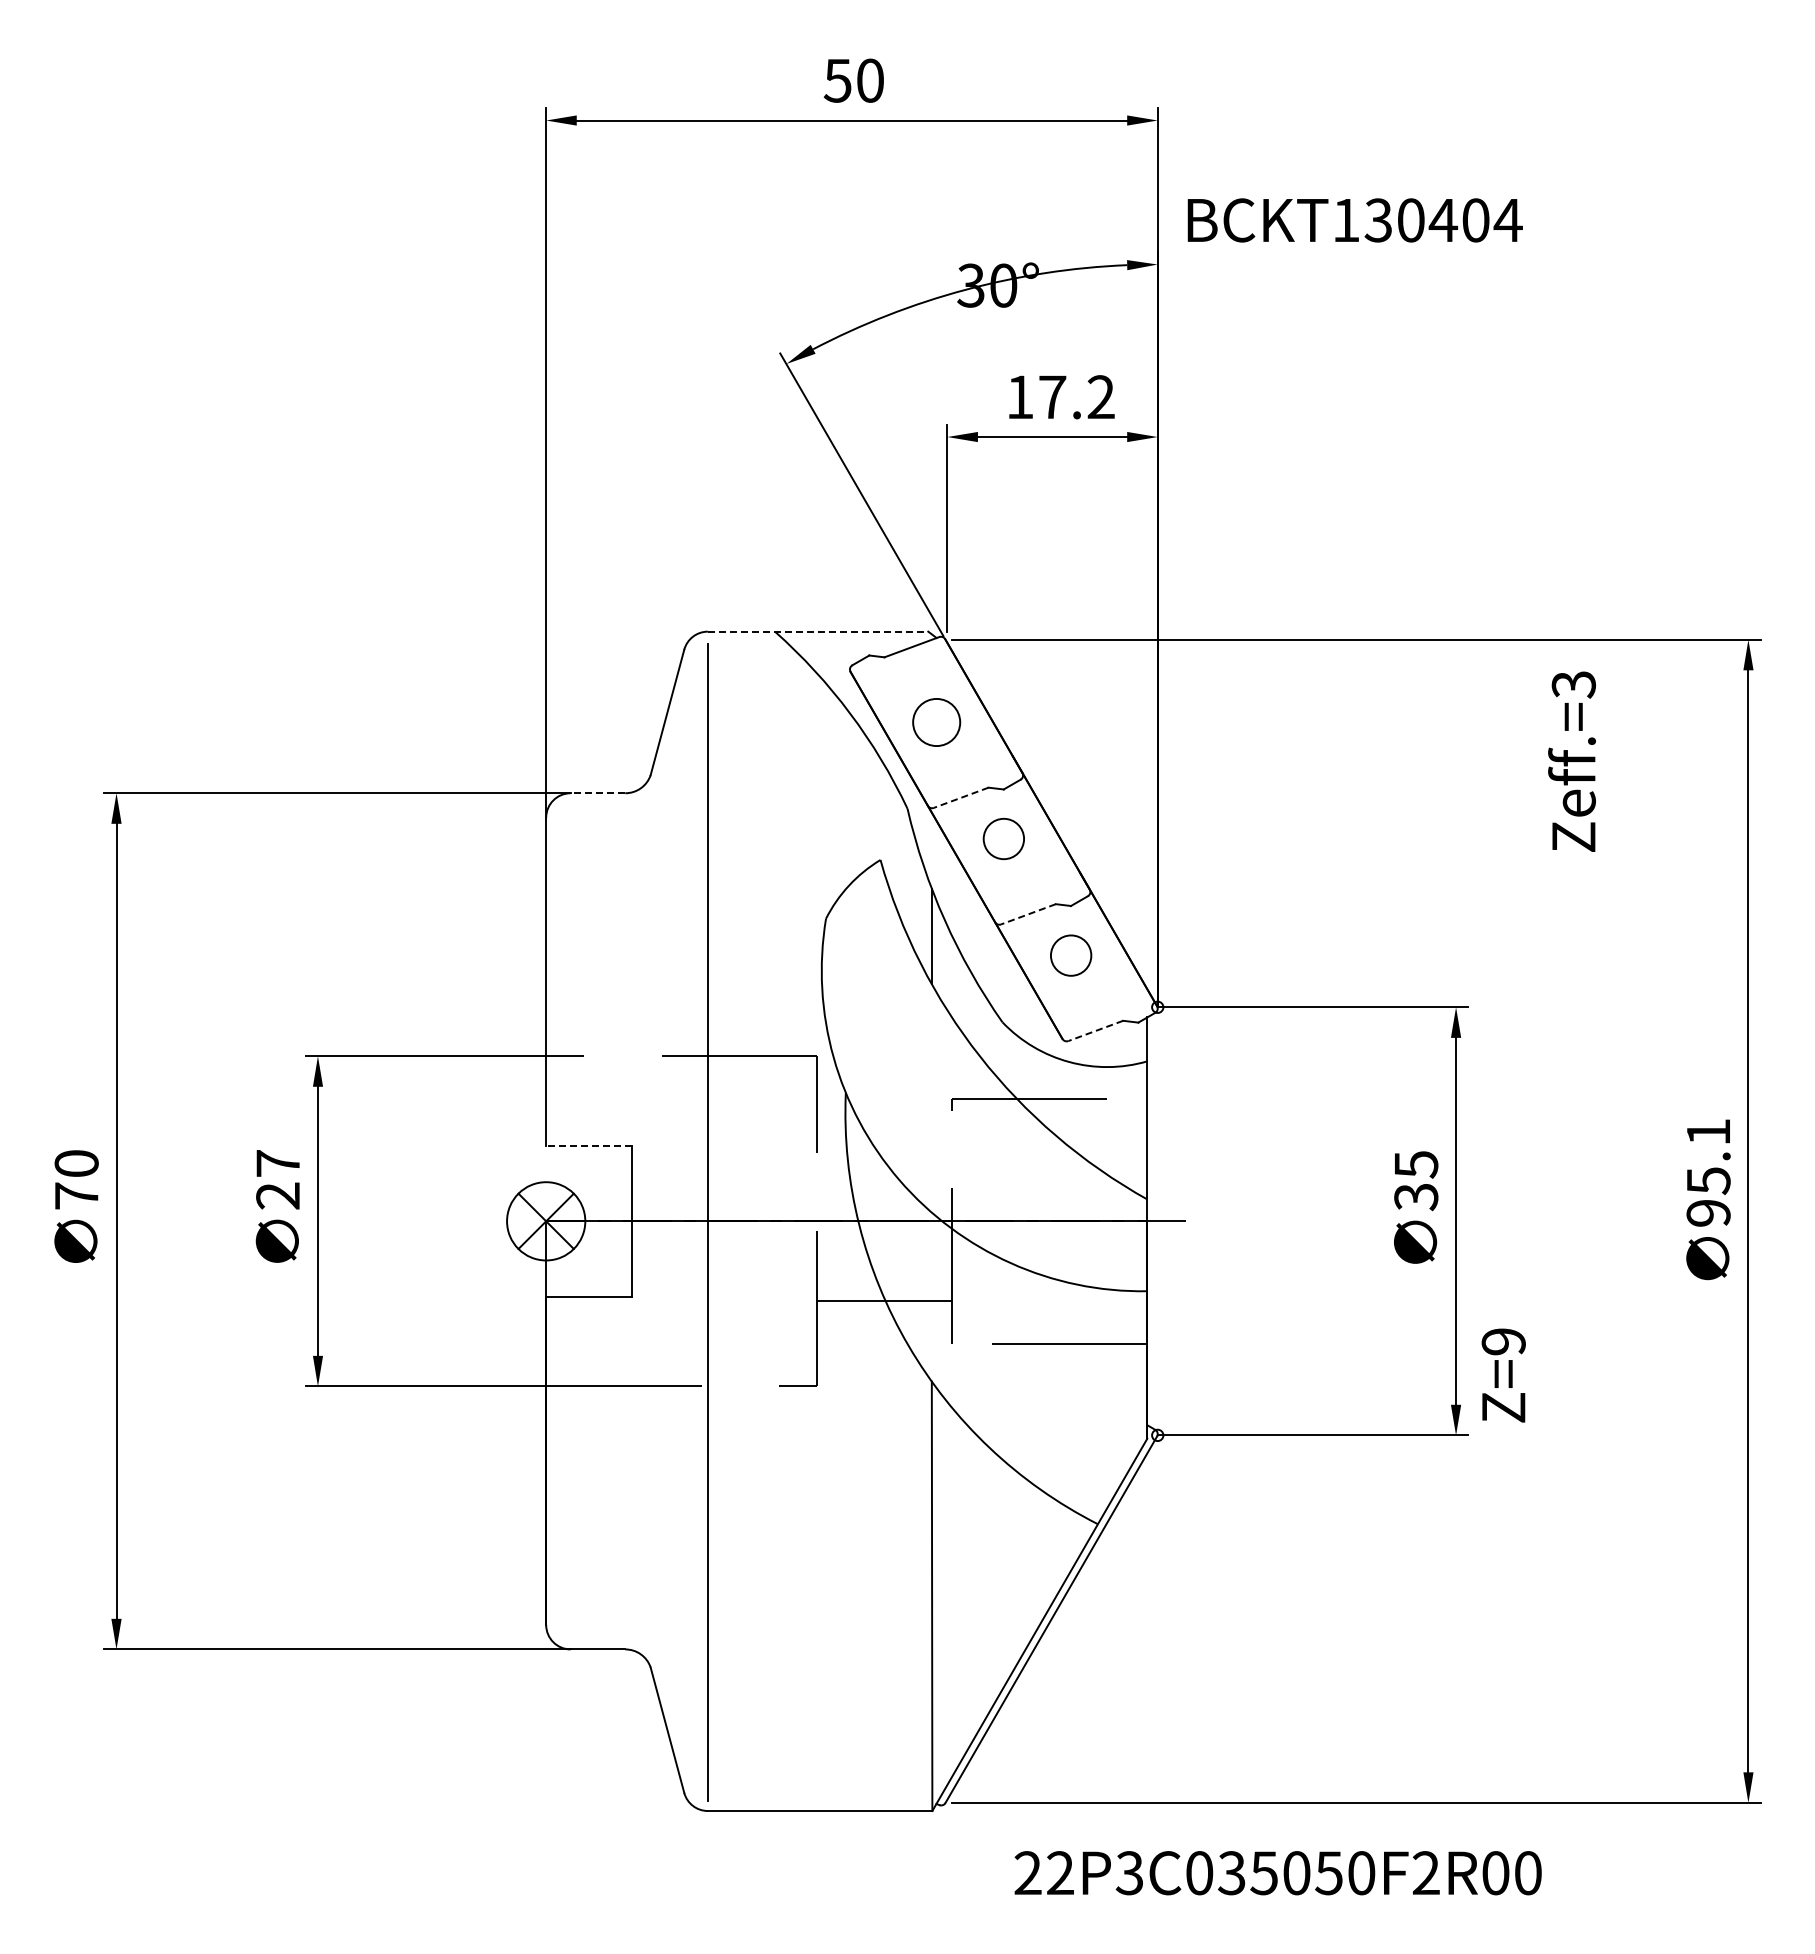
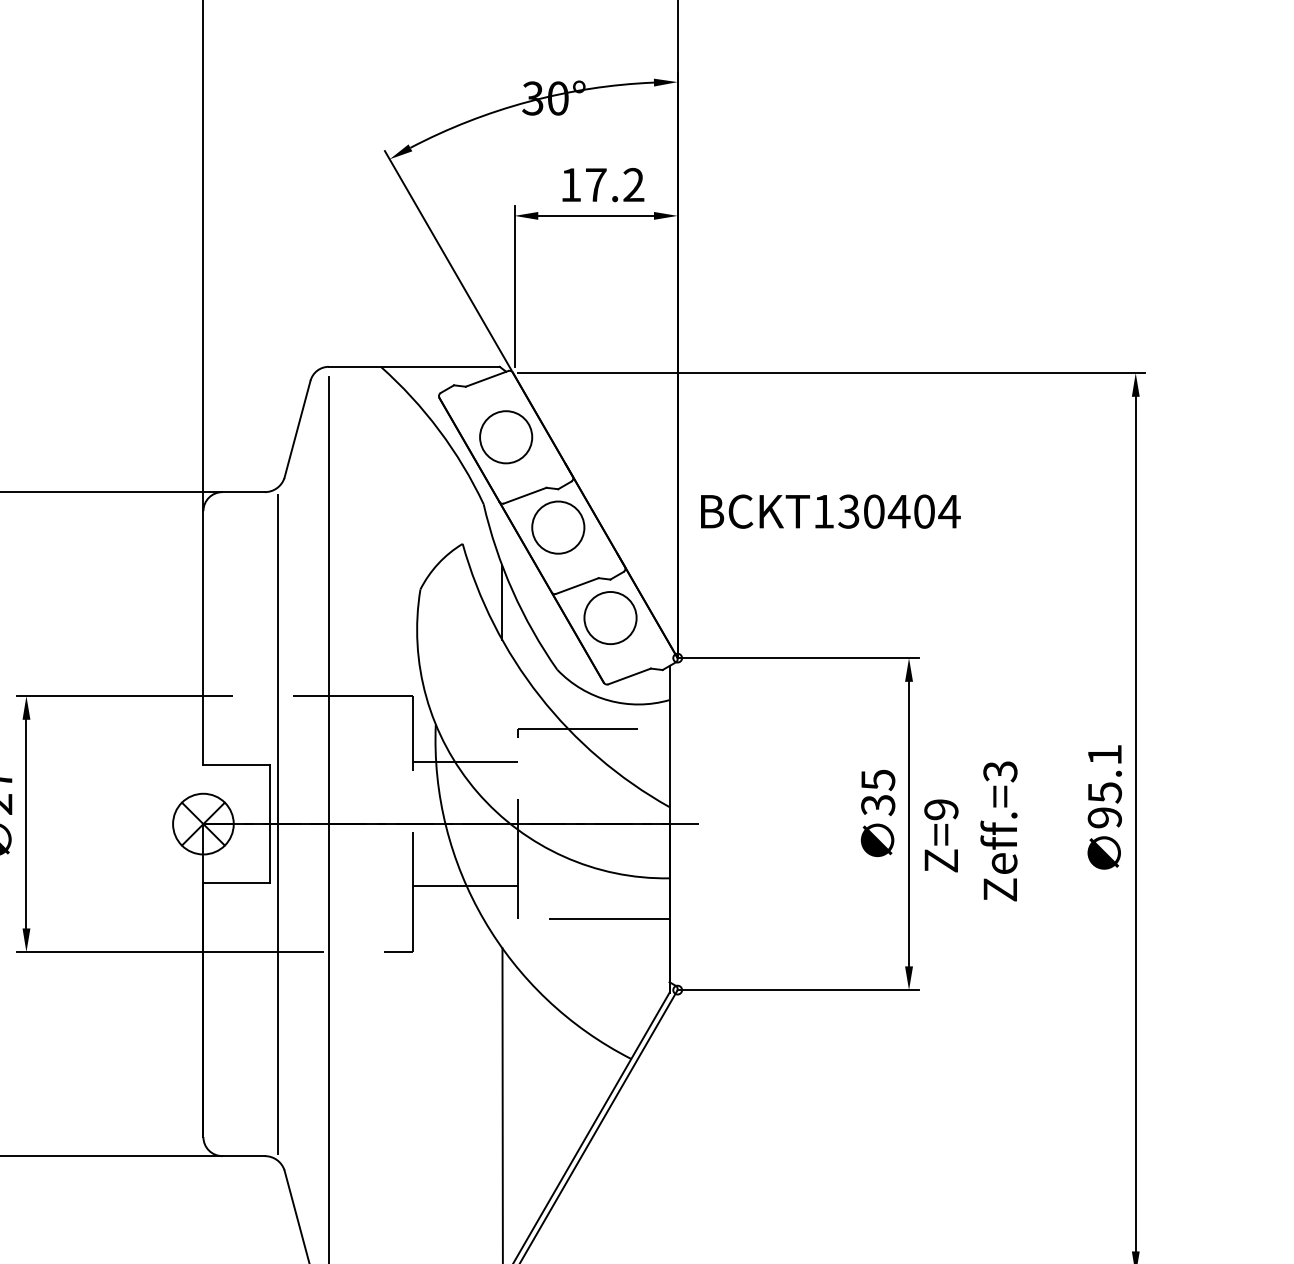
text: (1354, 220) -> (830, 511), moved
line: (818, 631) -> (414, 366), dashed -> solid
circle: (936, 722) -> (506, 437), size x1.43
text: (1571, 761) -> (998, 831), moved
line: (597, 793) -> (243, 492), dashed -> solid
line: (960, 797) -> (524, 495), dashed -> solid
circle: (1003, 838) -> (558, 527), size x1.67
line: (1027, 914) -> (576, 586), dashed -> solid
circle: (1070, 955) -> (610, 617), size x1.67
line: (1095, 1031) -> (629, 676), dashed -> solid
line: (884, 1141) -> (465, 762), added
line: (589, 1145) -> (237, 765), dashed -> solid
line: (641, 1221) -> (277, 824), added
text: (1503, 1375) -> (941, 835), moved

